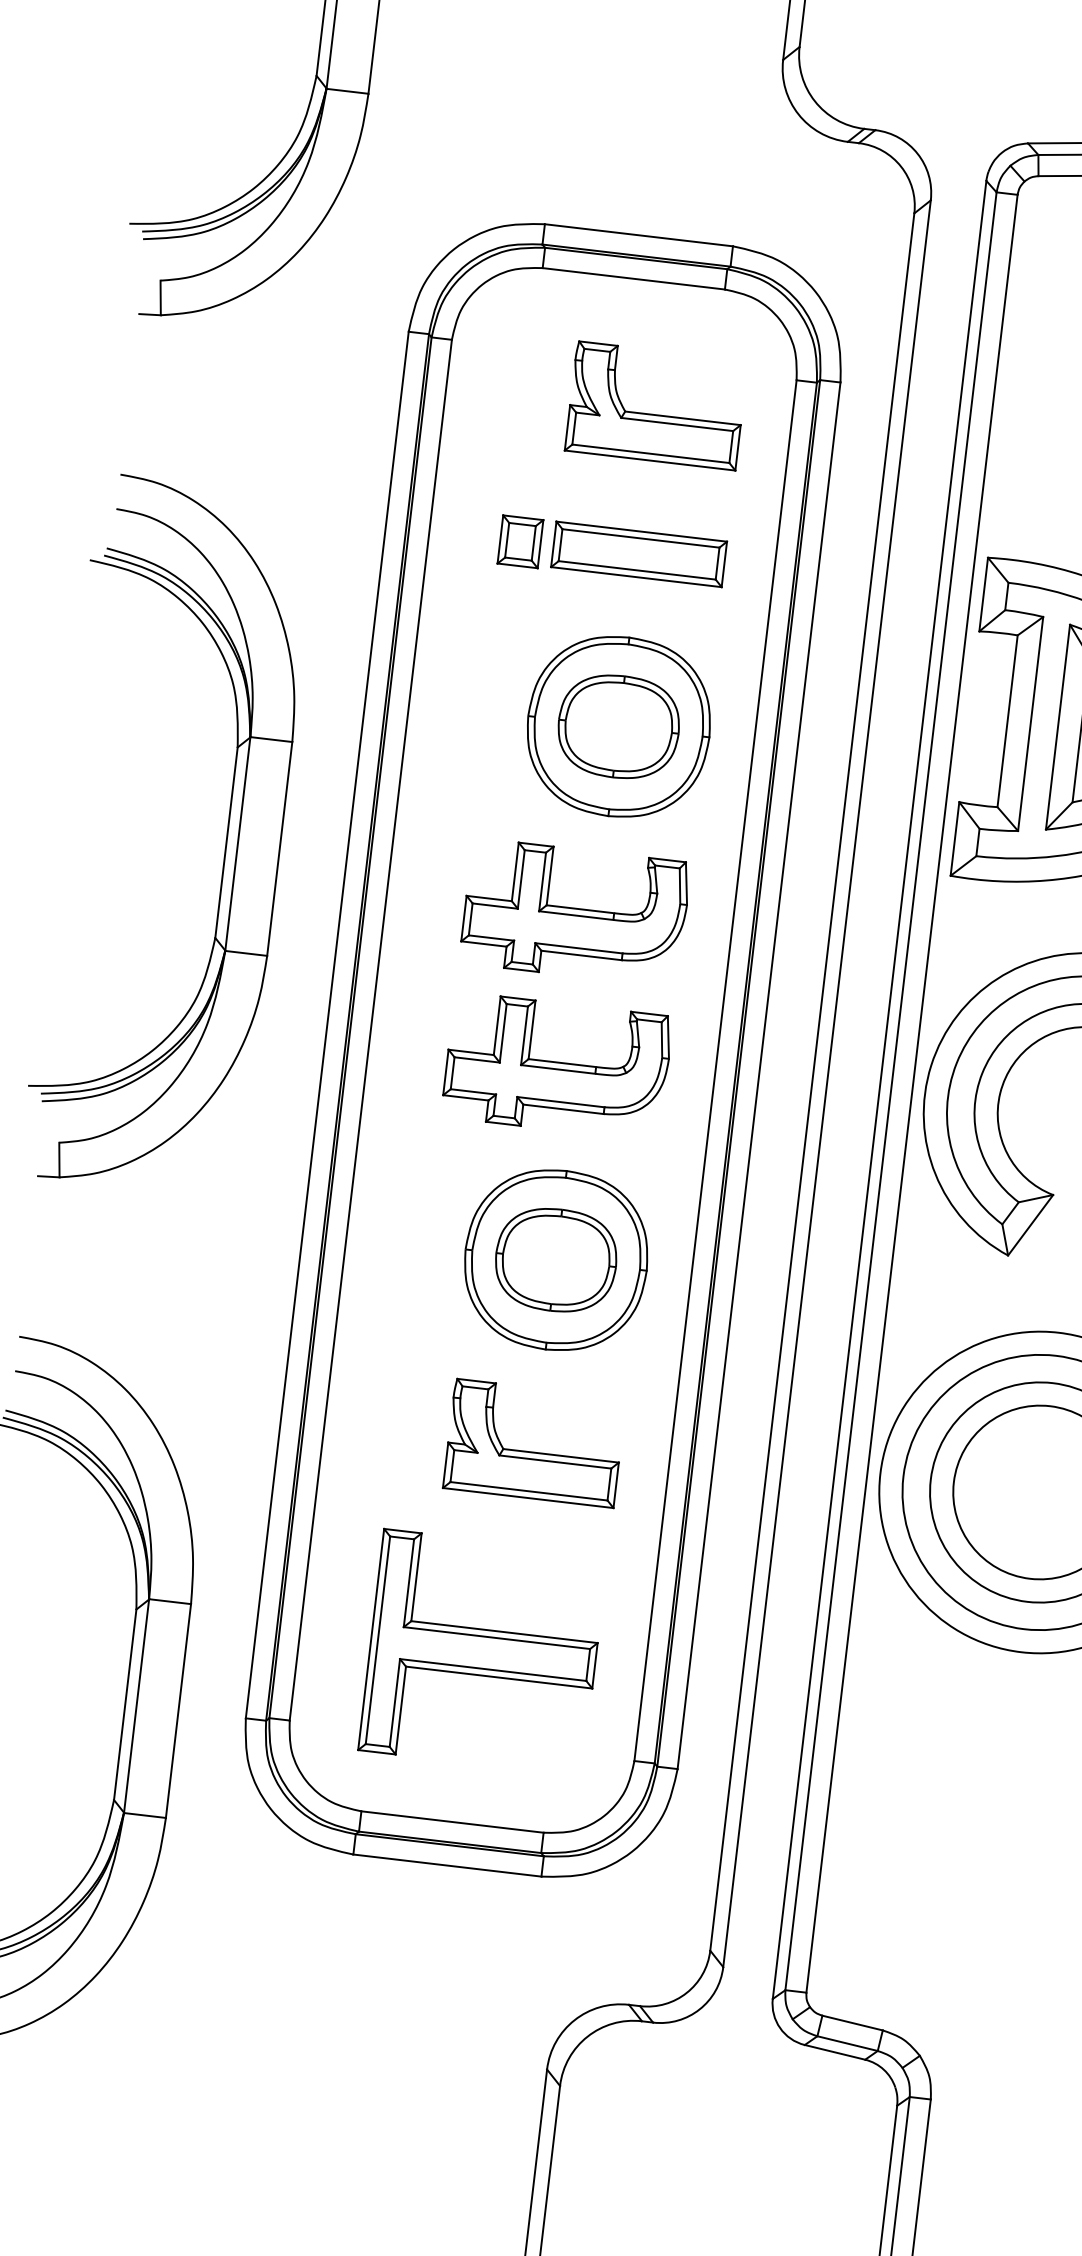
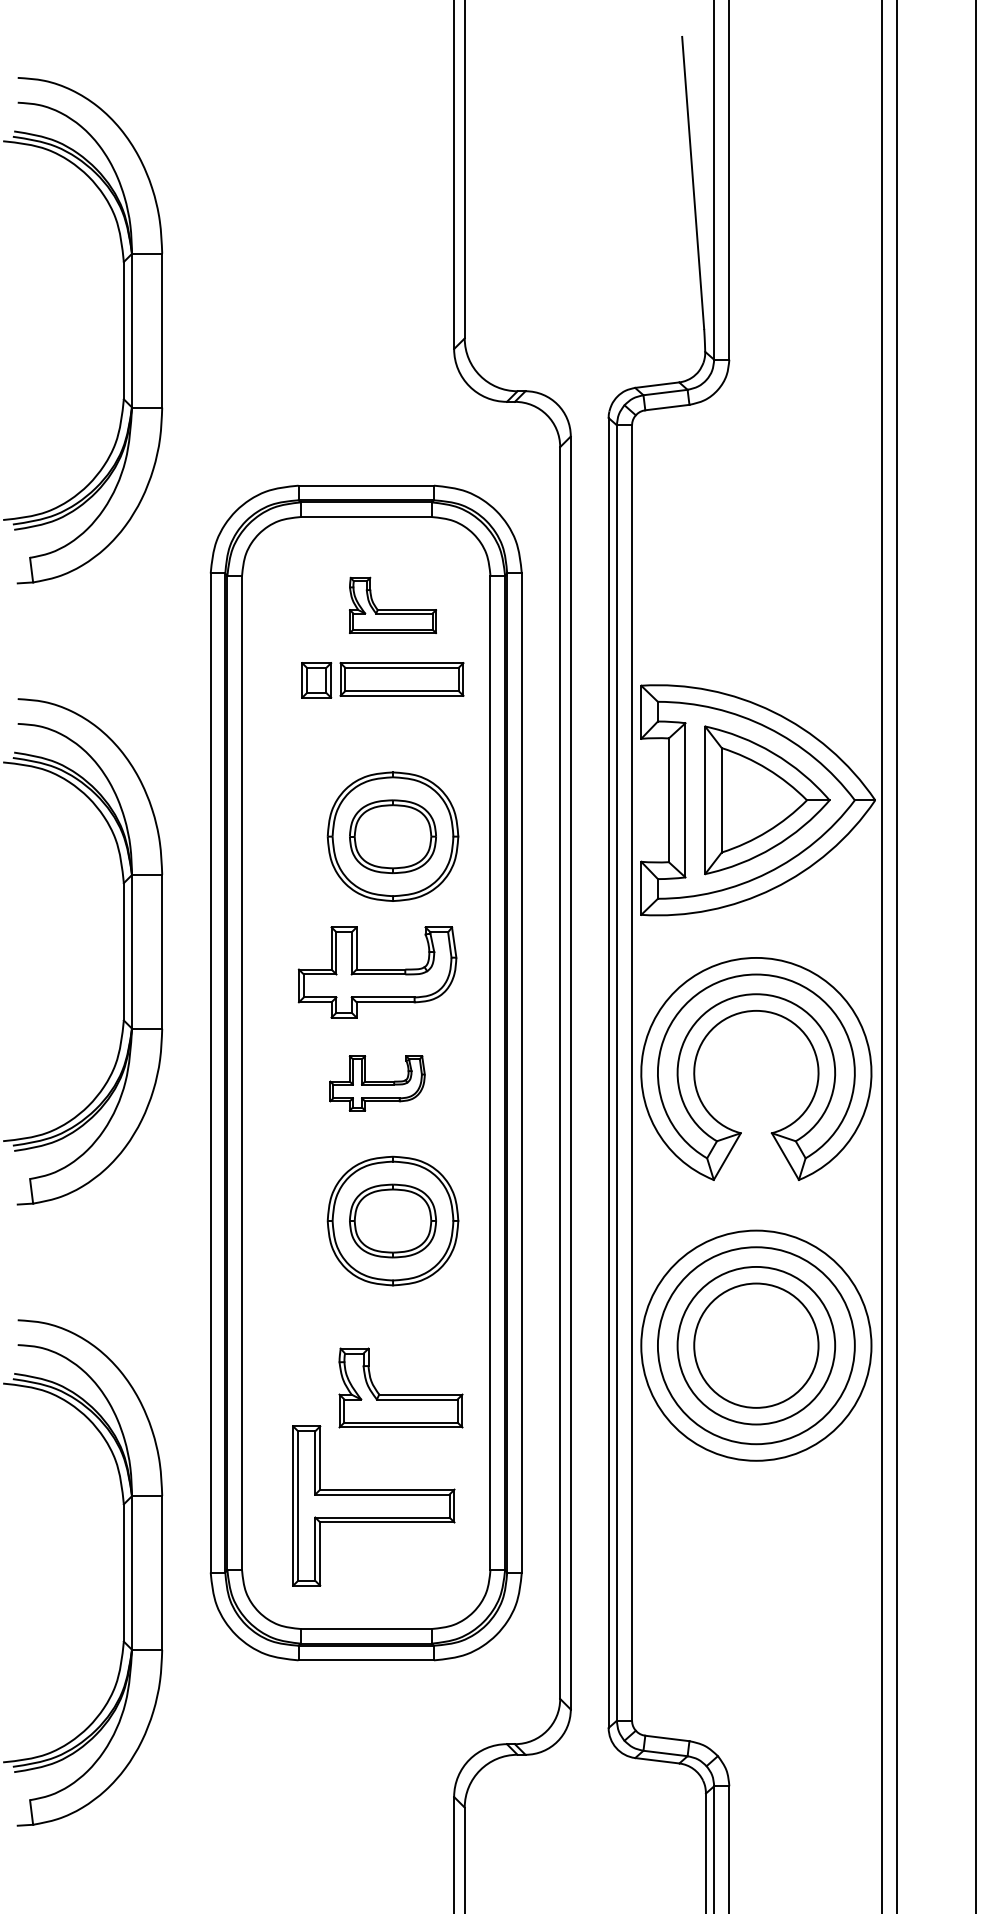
part: (655, 405) -> (392, 605), size x0.7
part: (611, 552) -> (382, 680), moved
part: (557, 1066) -> (377, 1083), size x0.6
part: (532, 1452) -> (400, 1394), moved

